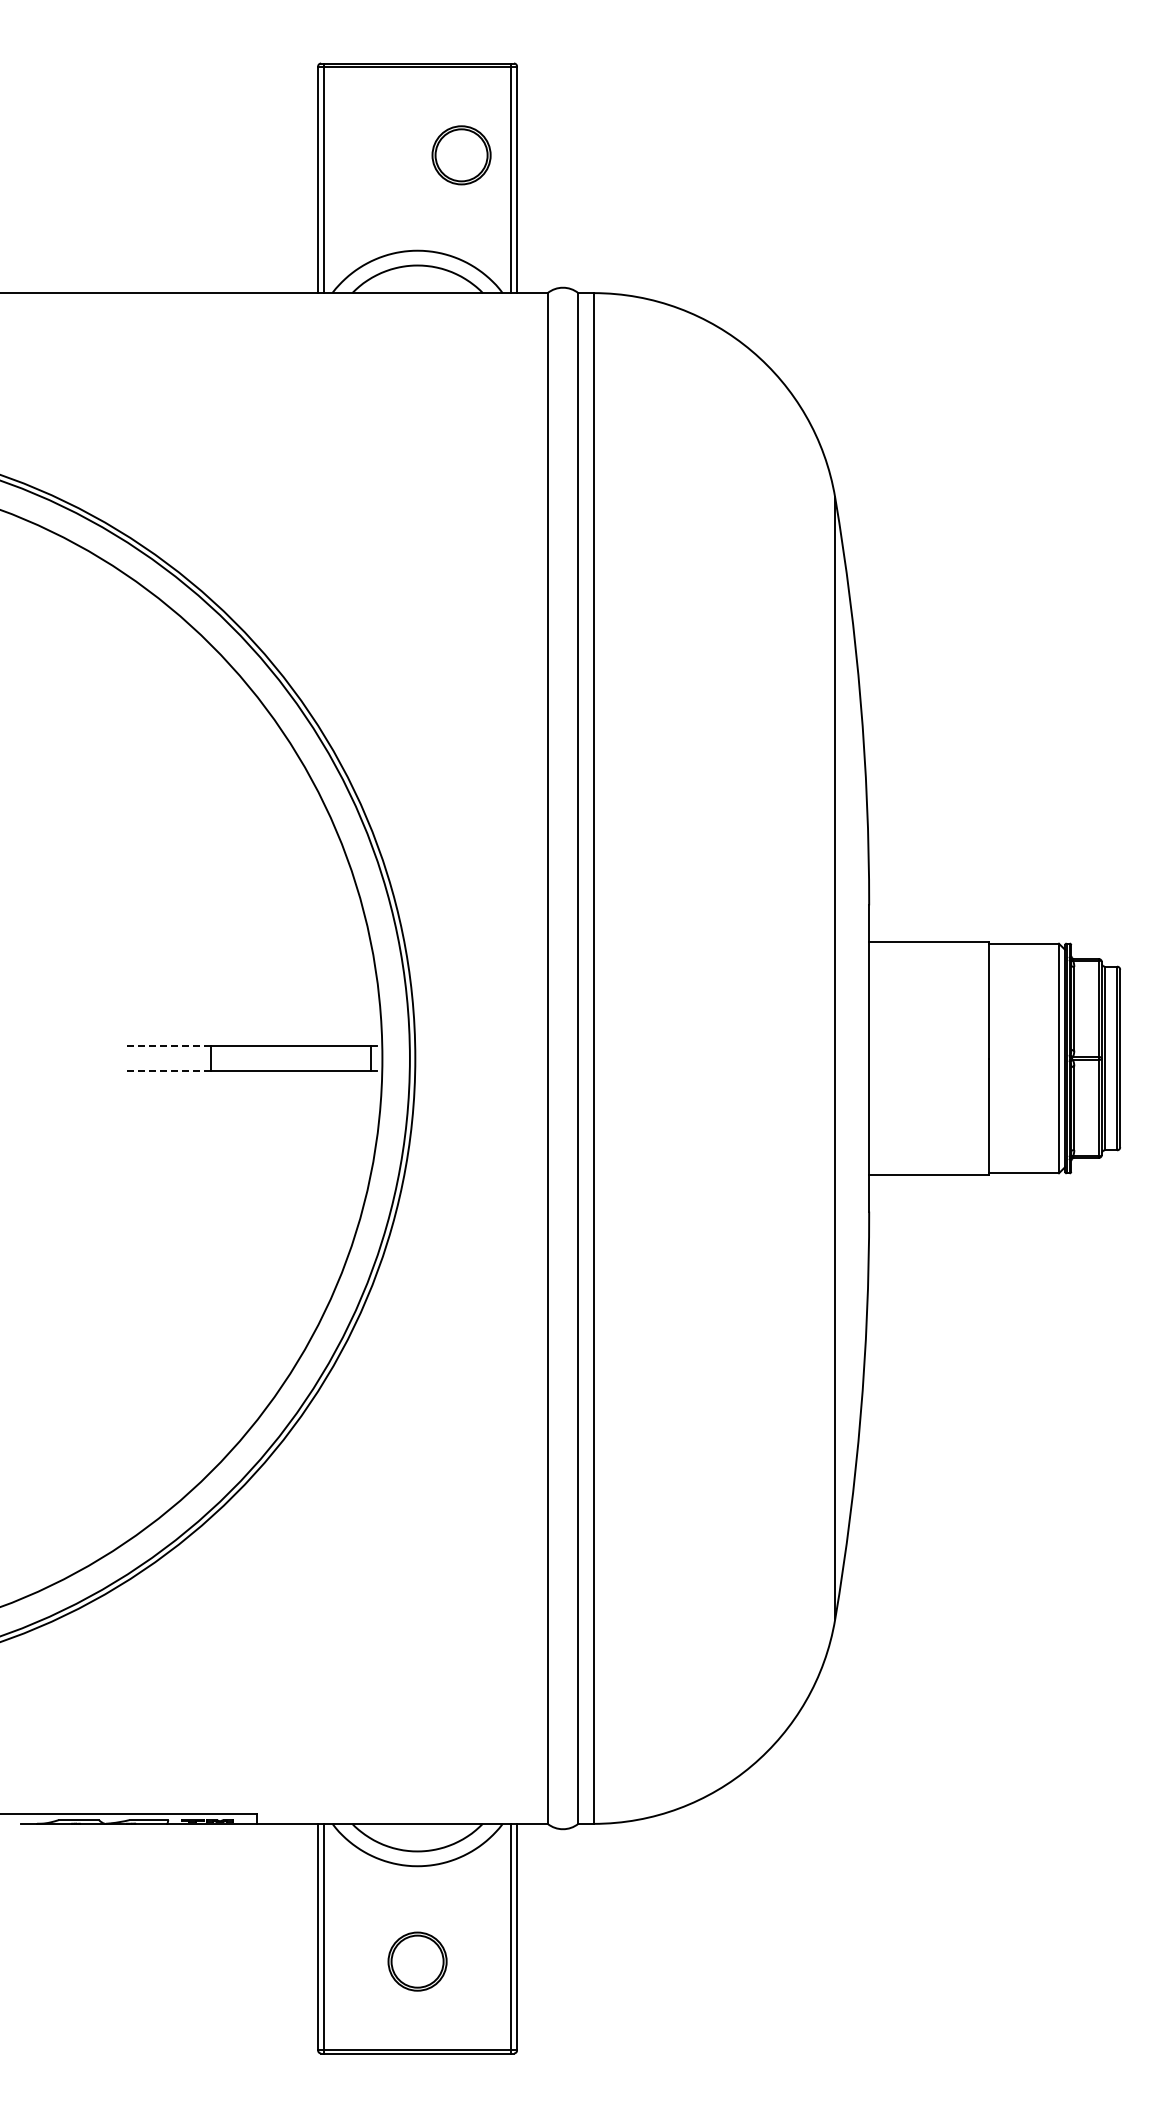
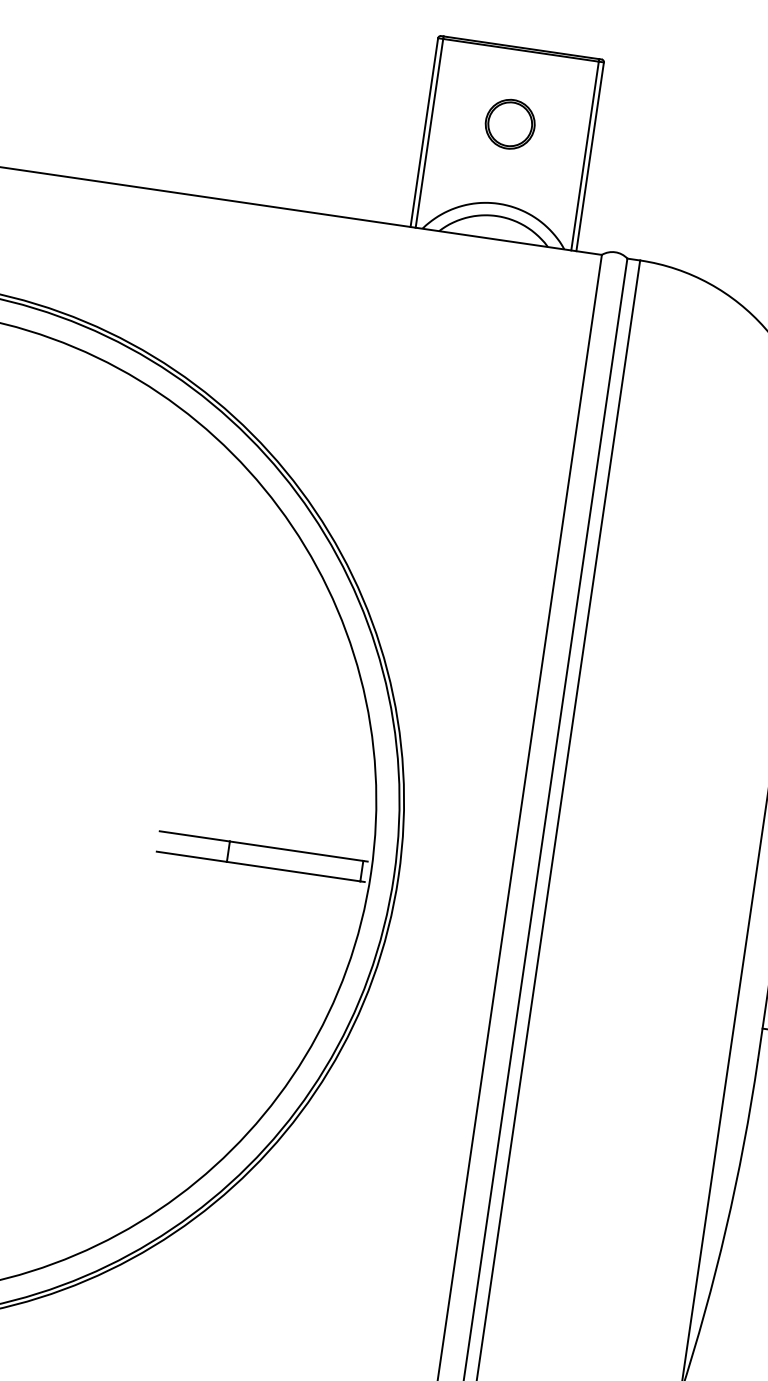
part: (461, 155) -> (510, 124), moved
line: (169, 1046) -> (195, 836), dashed -> solid
line: (169, 1070) -> (192, 856), dashed -> solid

